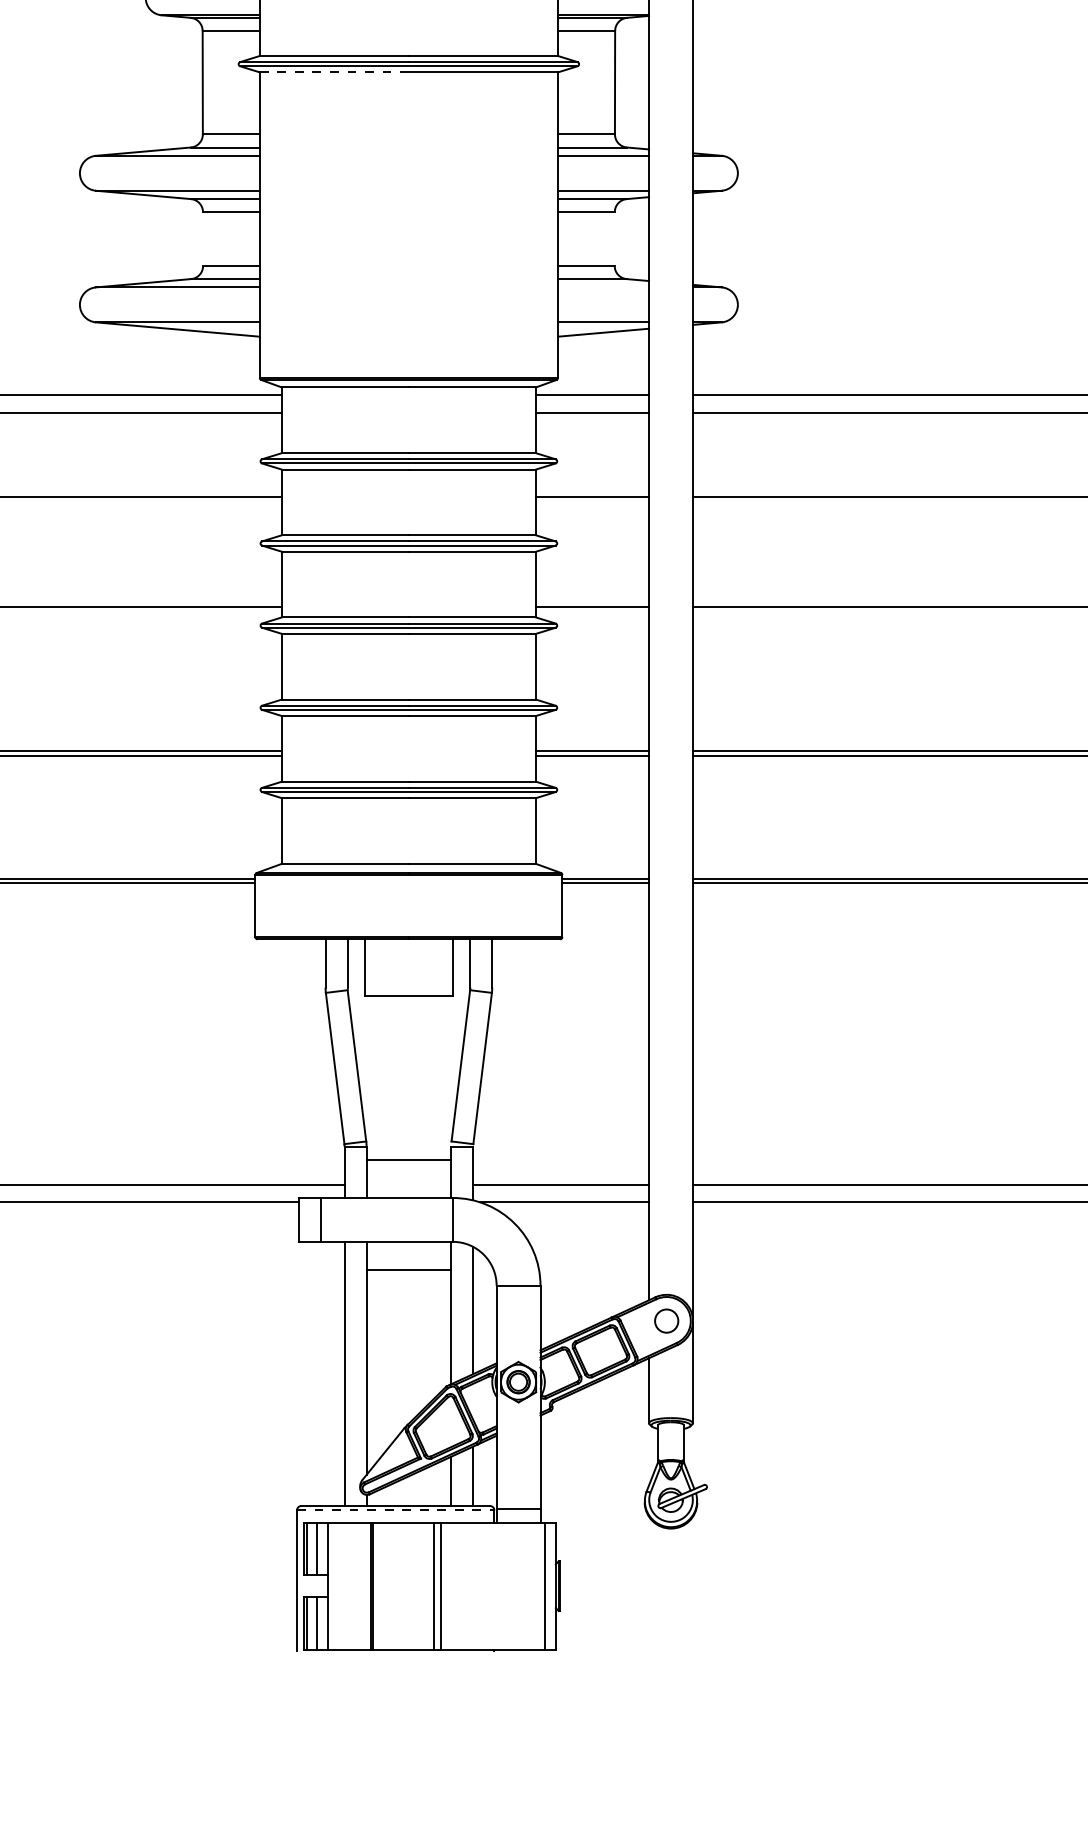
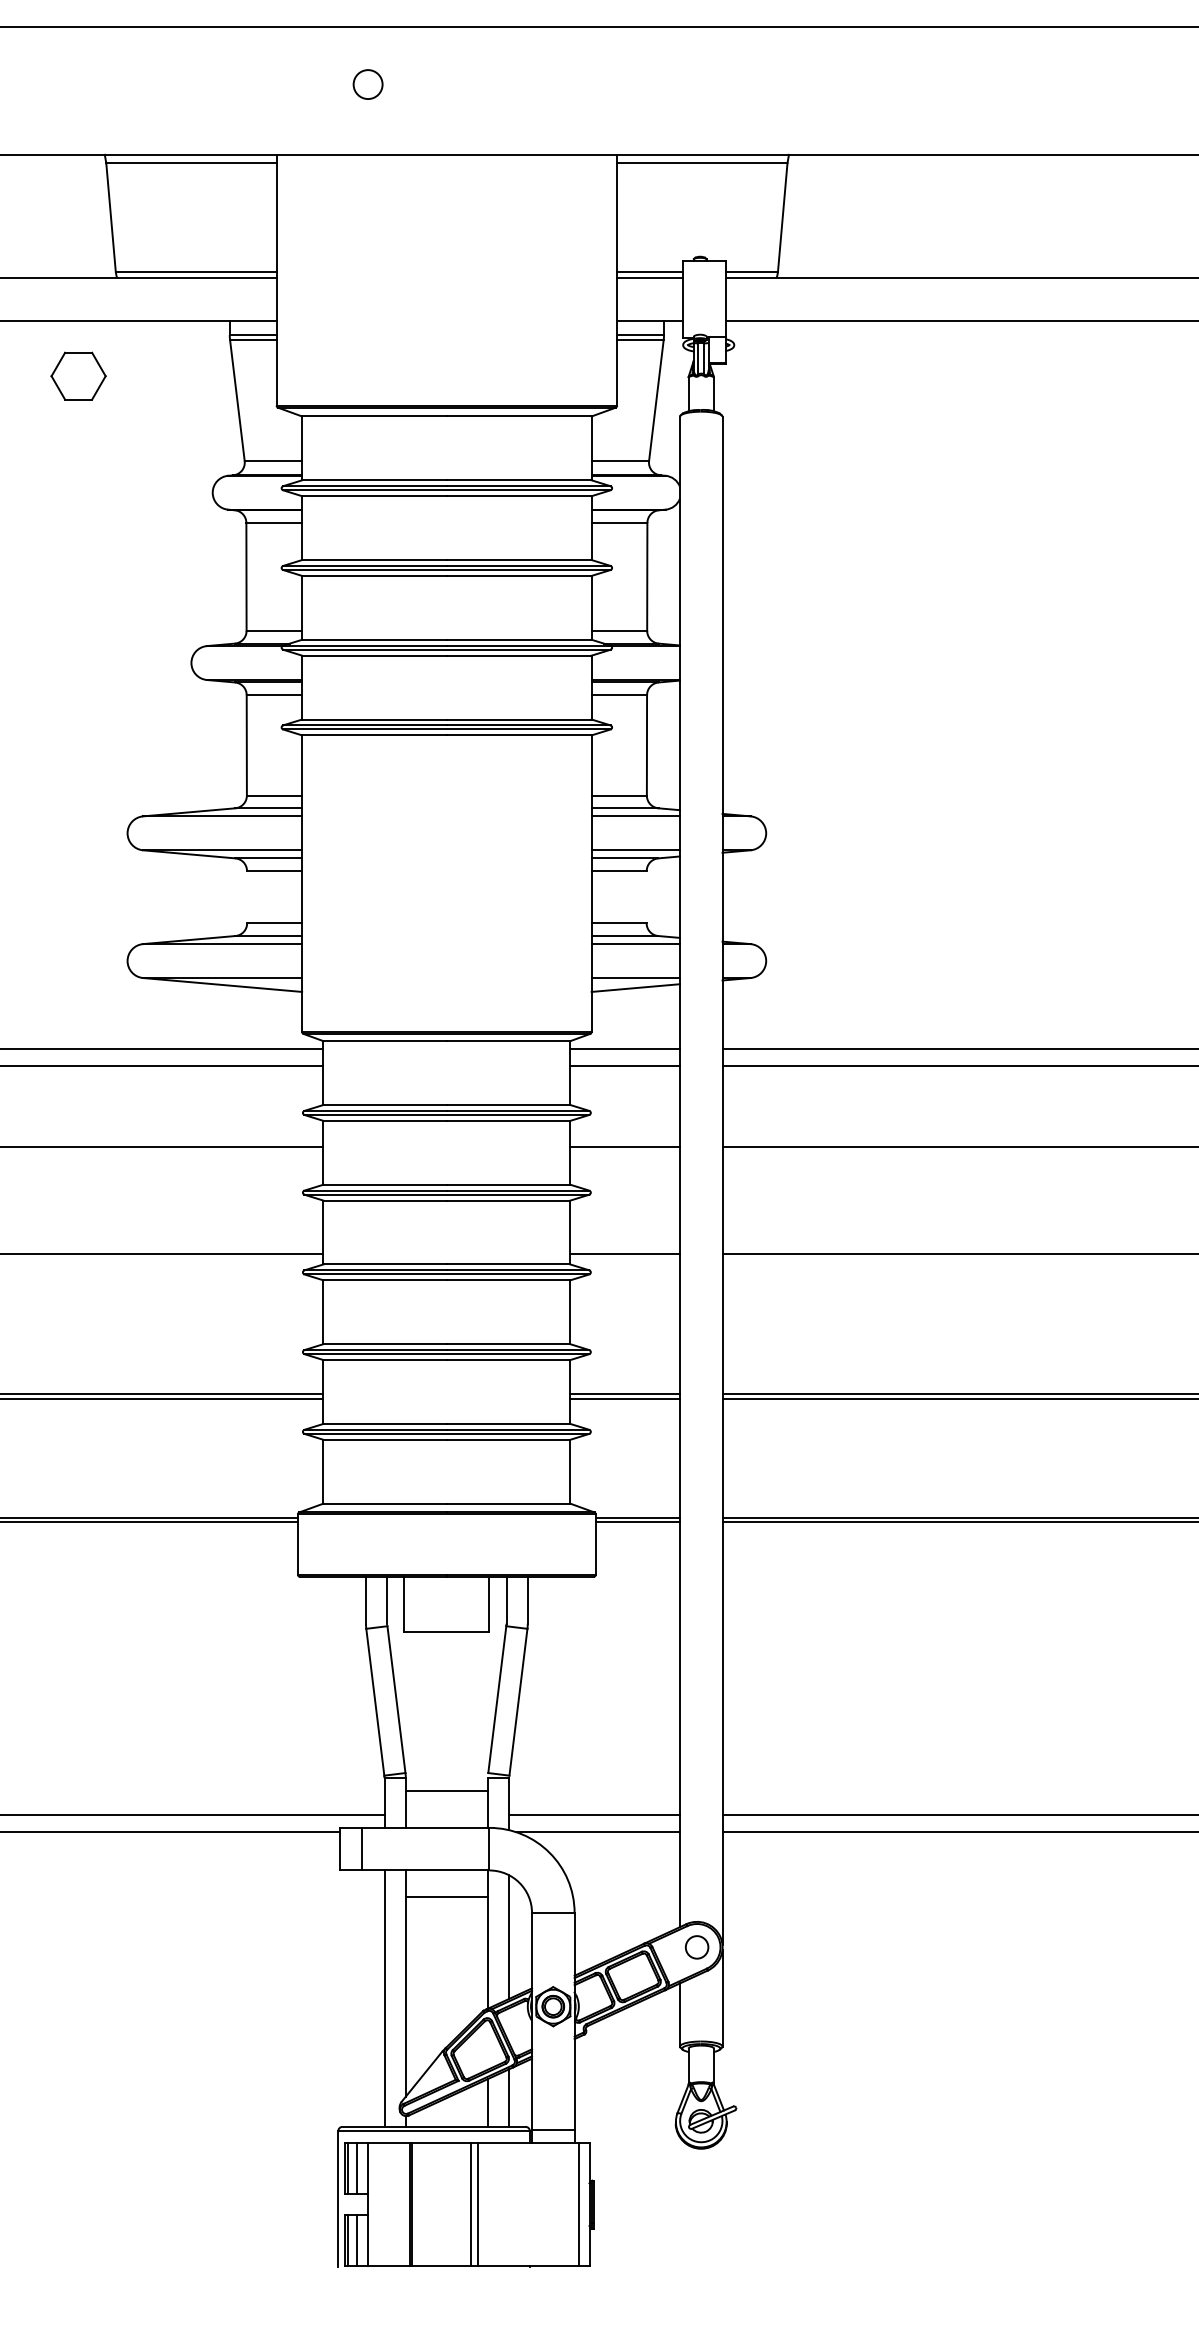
line: (335, 72) -> (375, 735), dashed -> solid
line: (603, 287) -> (635, 944), added
line: (396, 1510) -> (434, 2131), dashed -> solid

